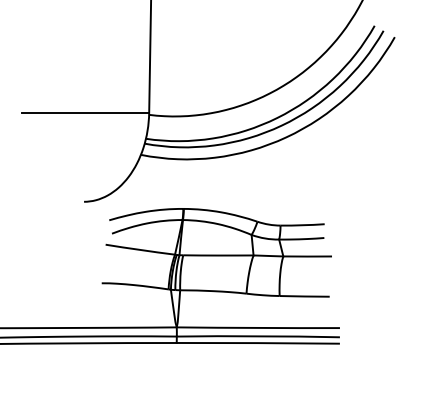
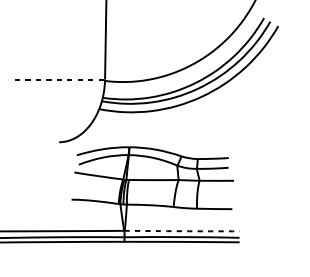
line: (85, 112) -> (60, 79), solid -> dashed
arc: (258, 327) -> (182, 230), solid -> dashed

